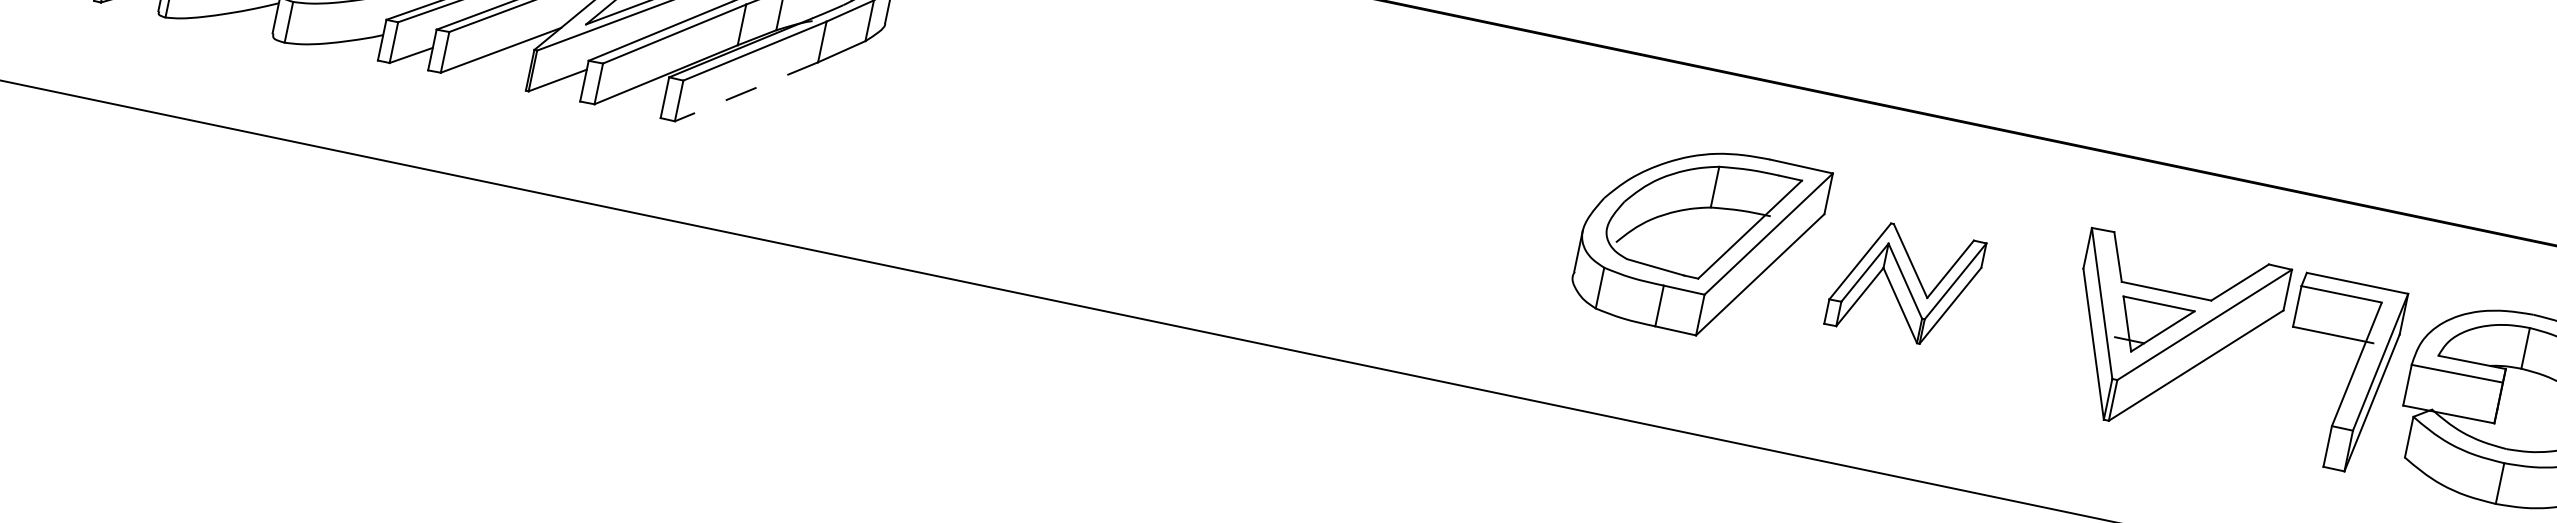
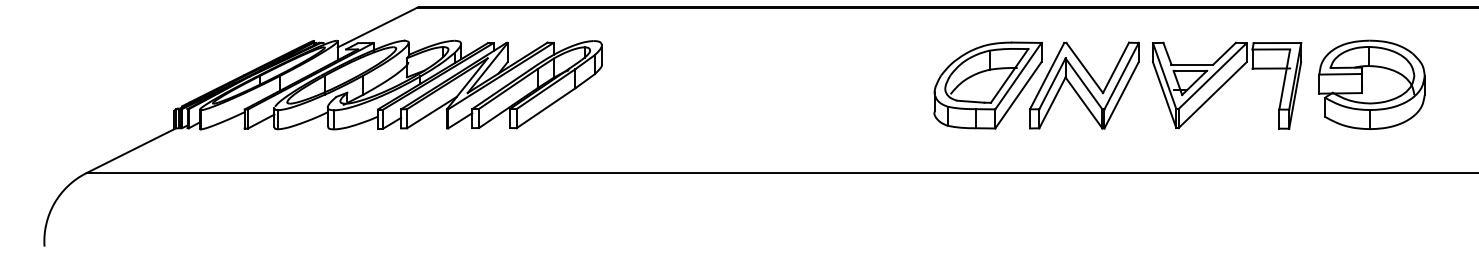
line: (747, 92) -> (546, 108), dashed -> solid
part: (1905, 283) -> (1084, 85), size x1.67
part: (2232, 351) -> (1227, 85), moved

